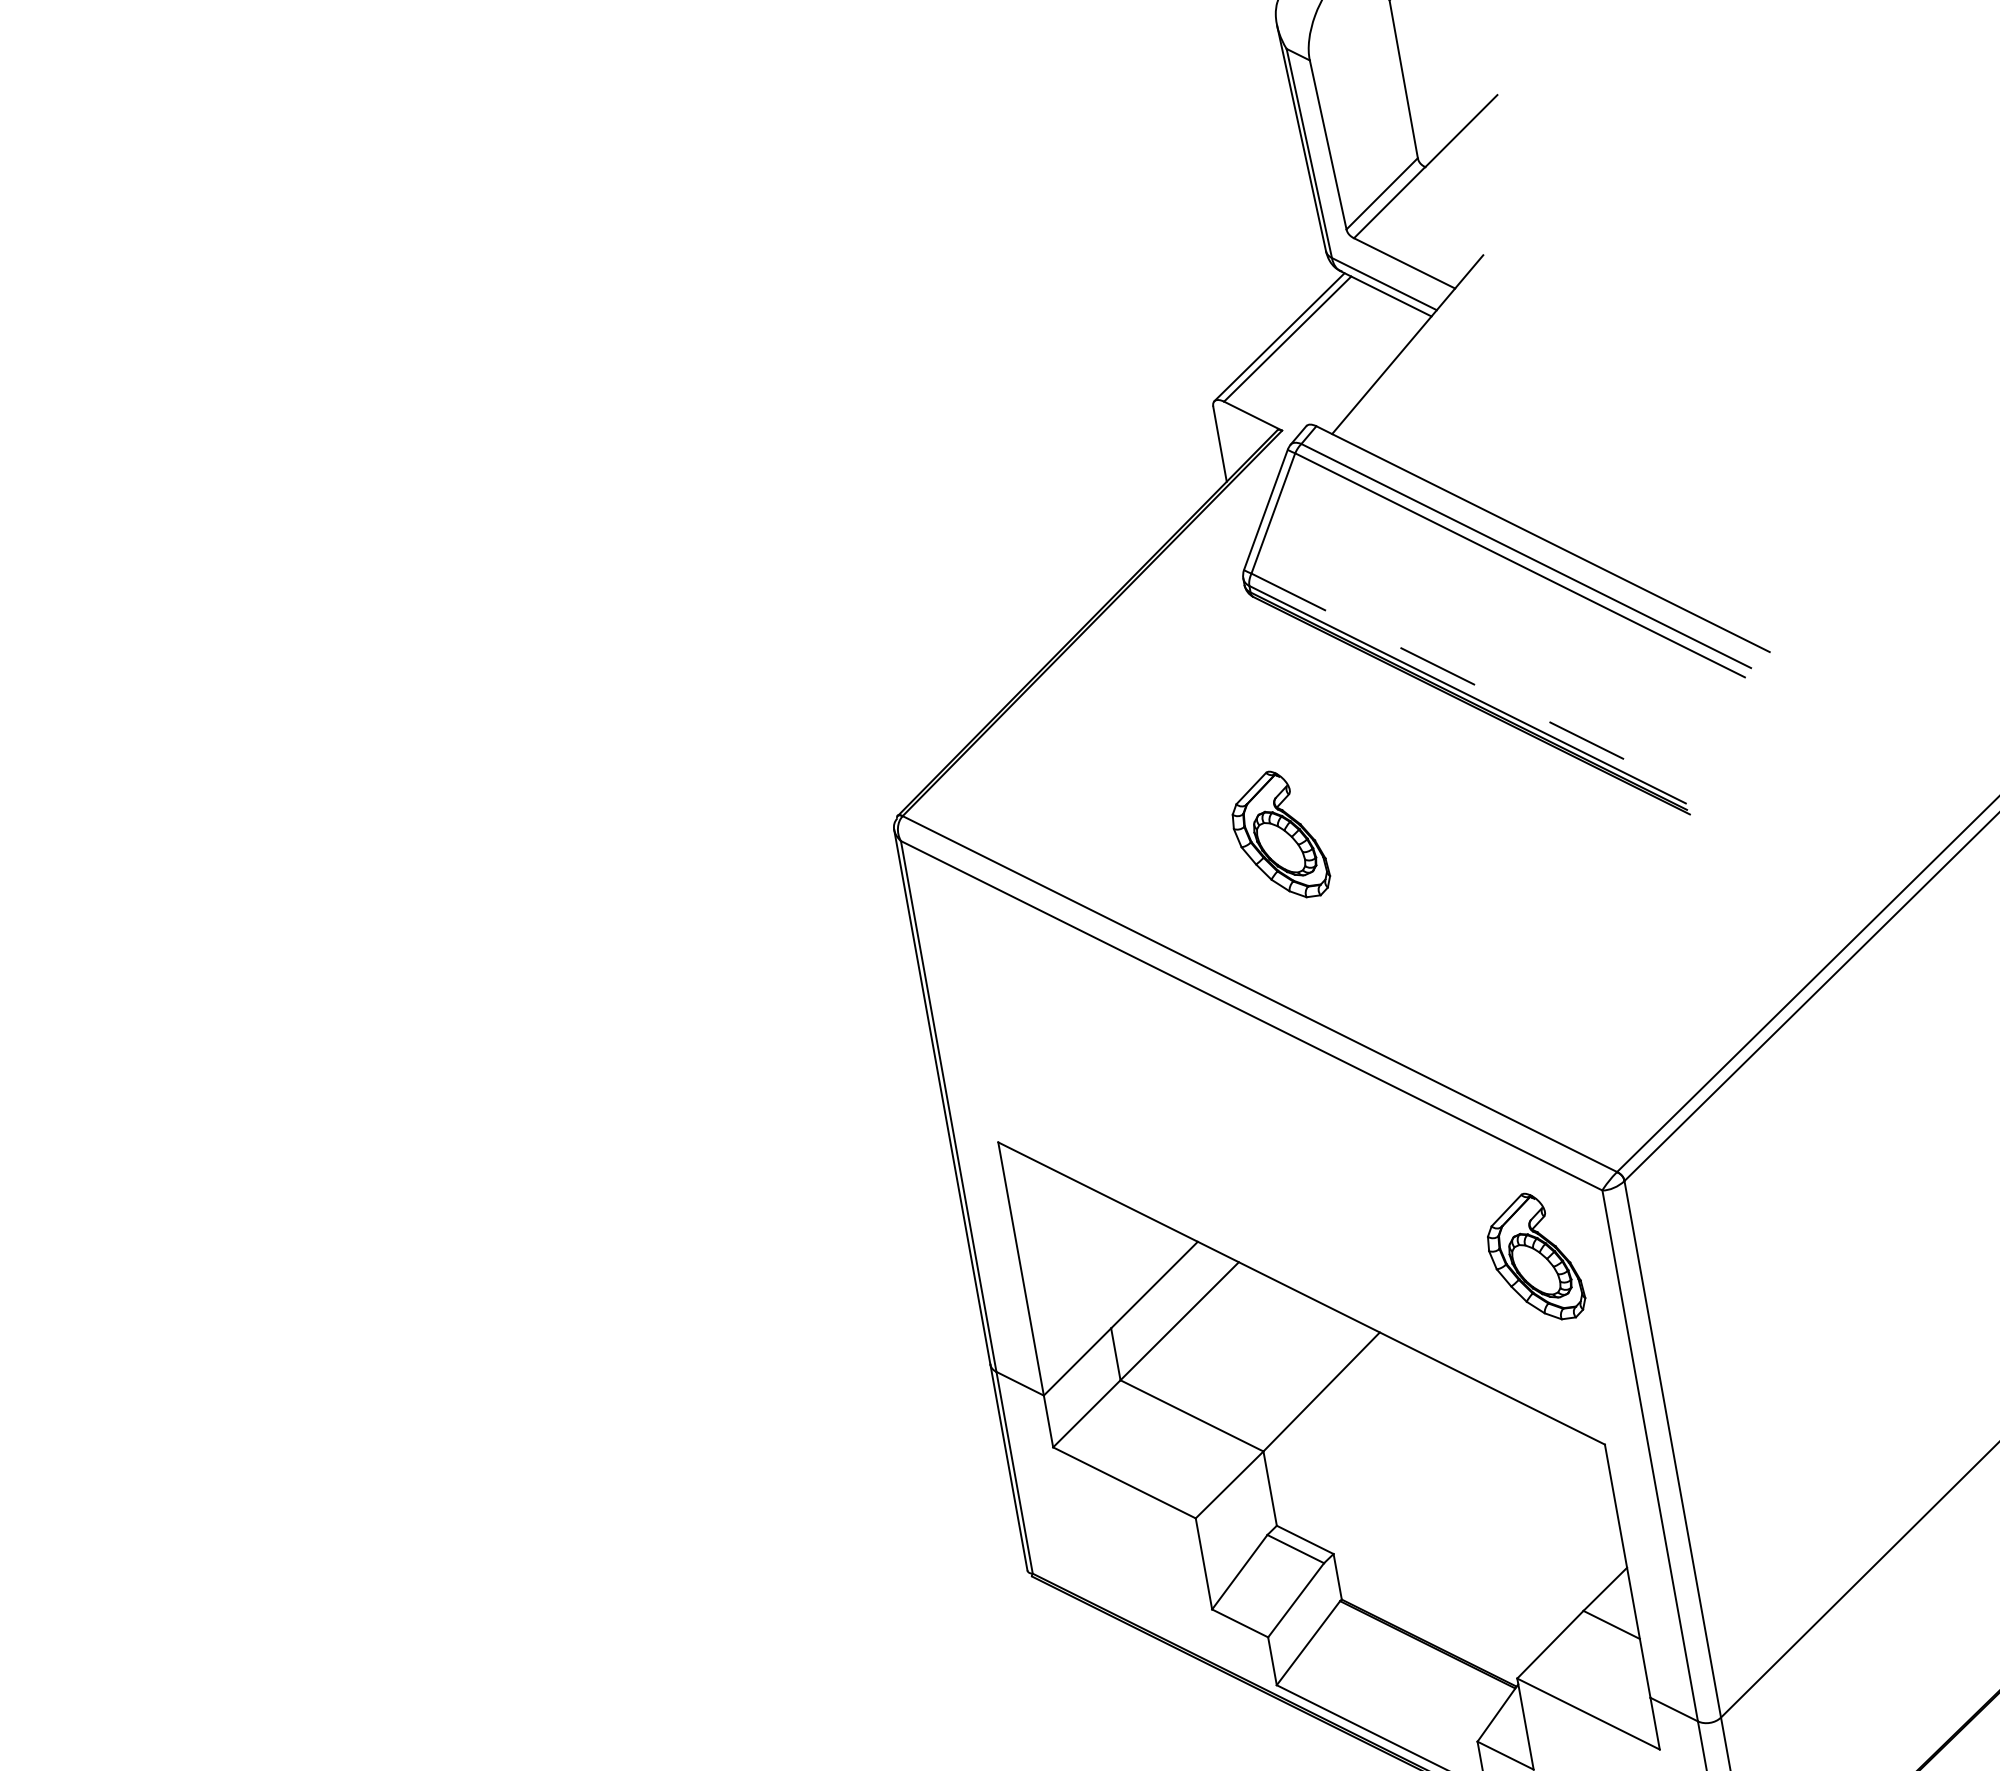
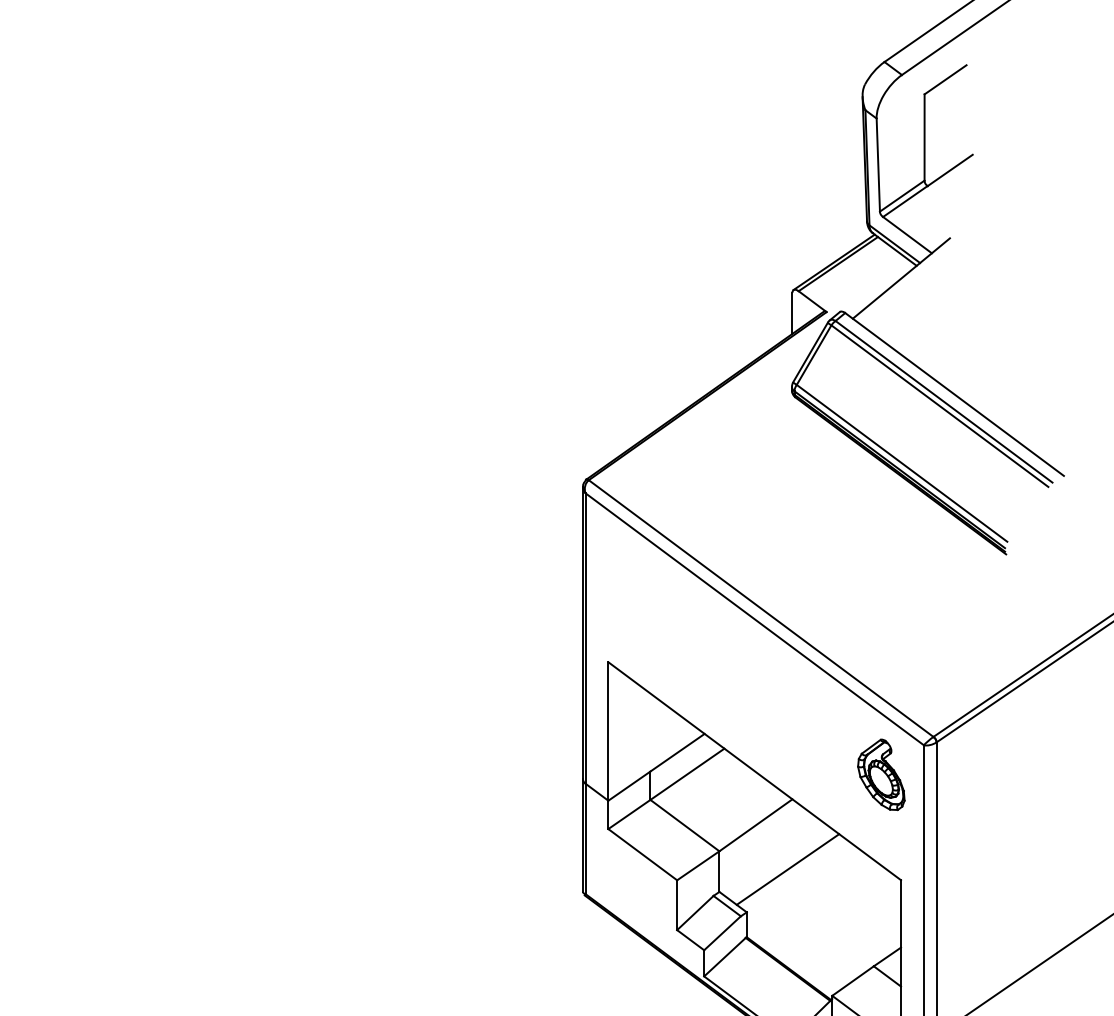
line: (1470, 682) -> (902, 463), dashed -> solid
part: (1279, 835) -> (786, 526), removed
line: (1393, 1462) -> (787, 869), added

